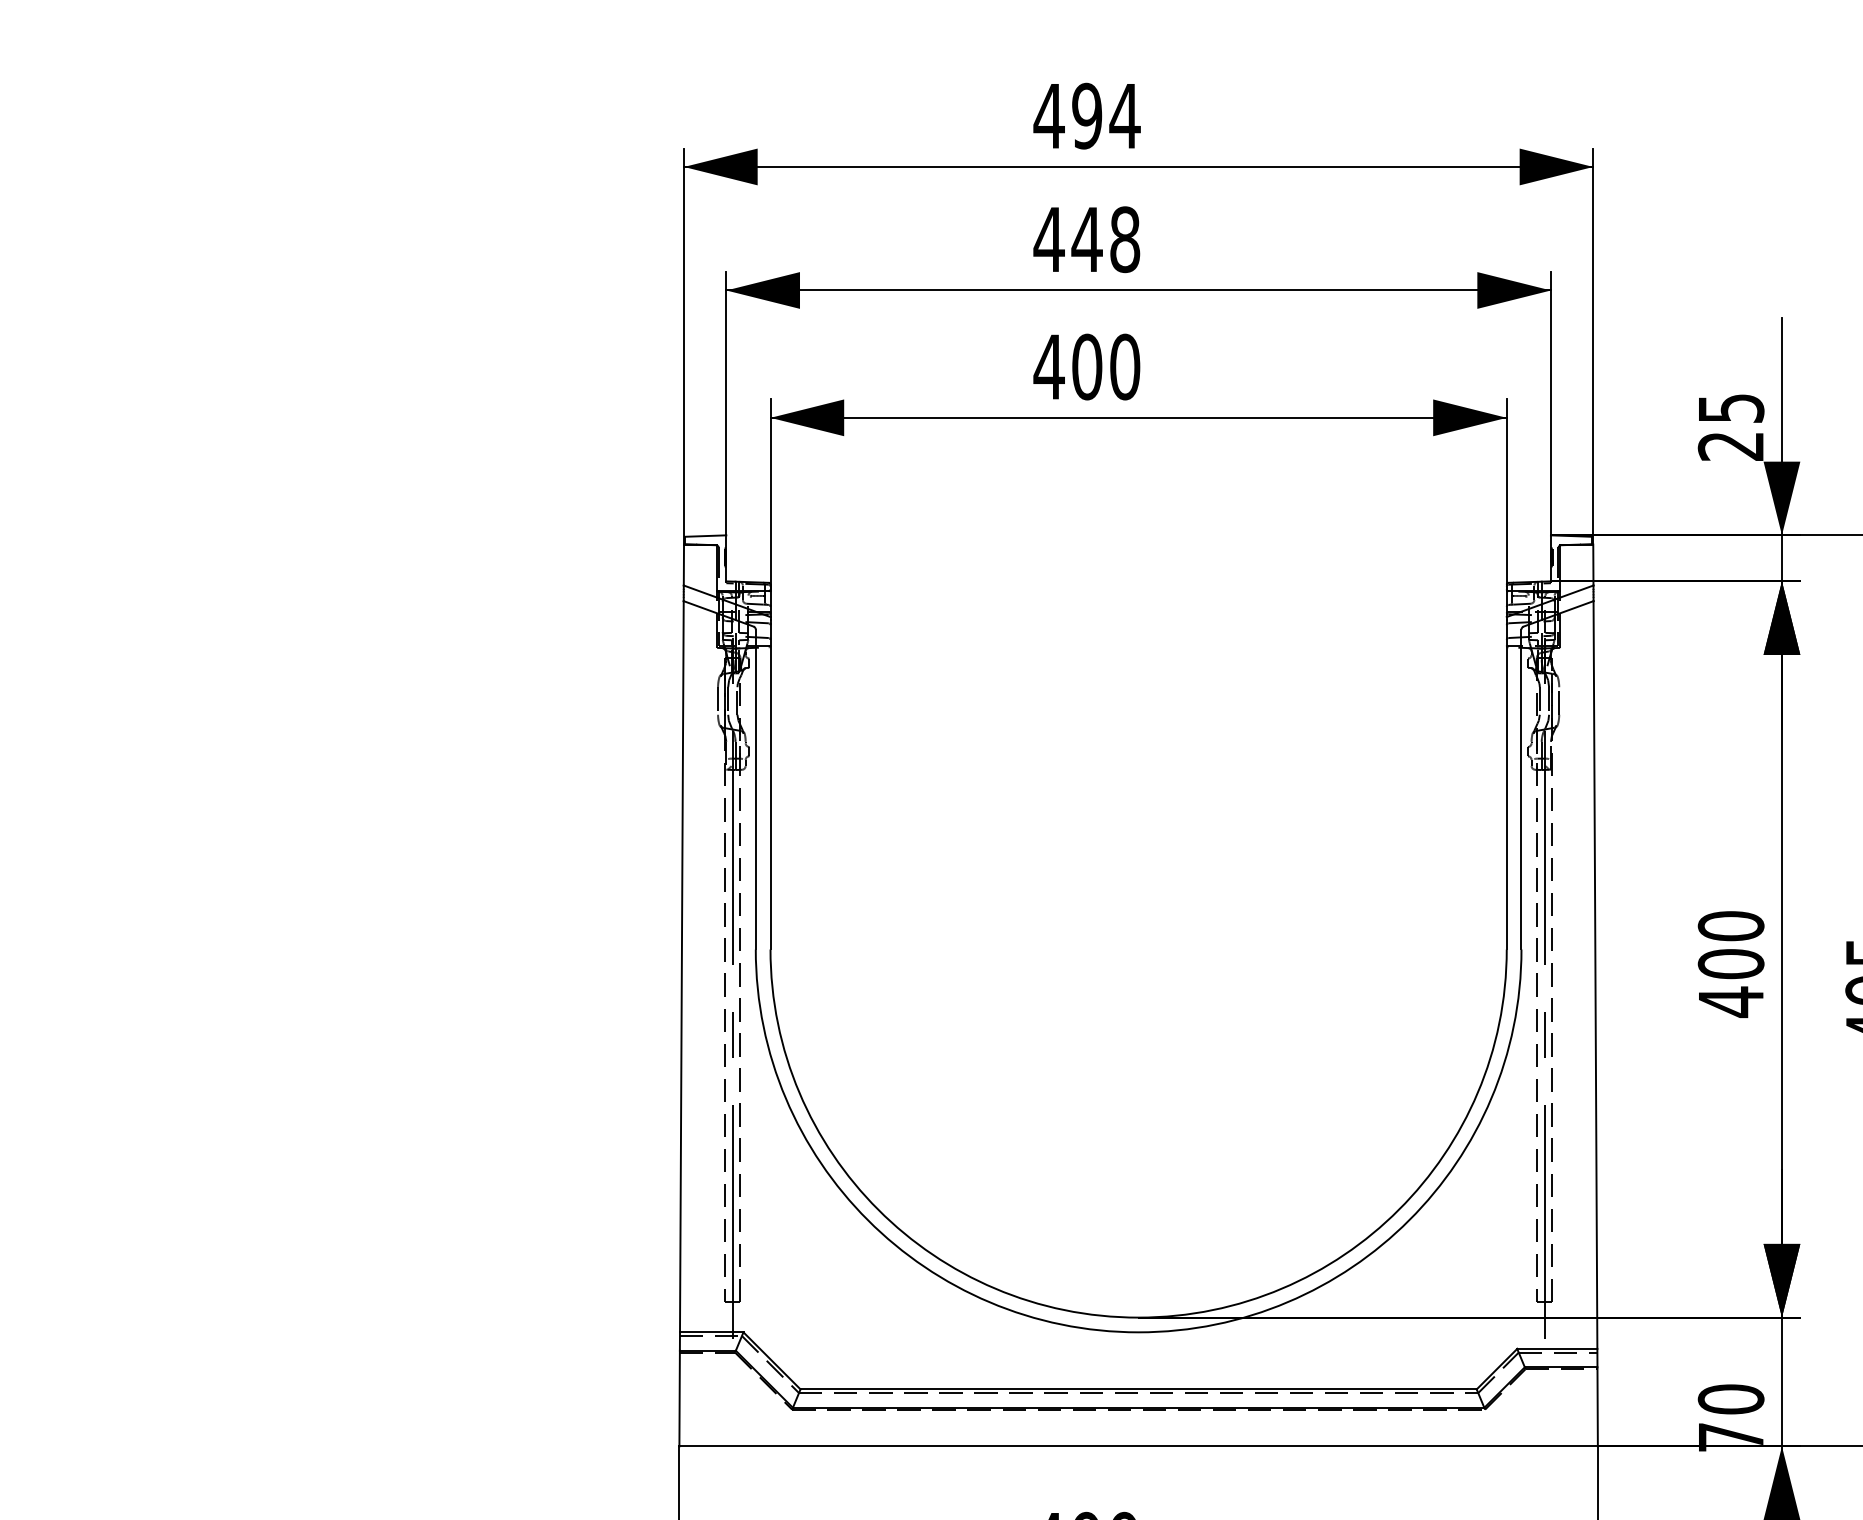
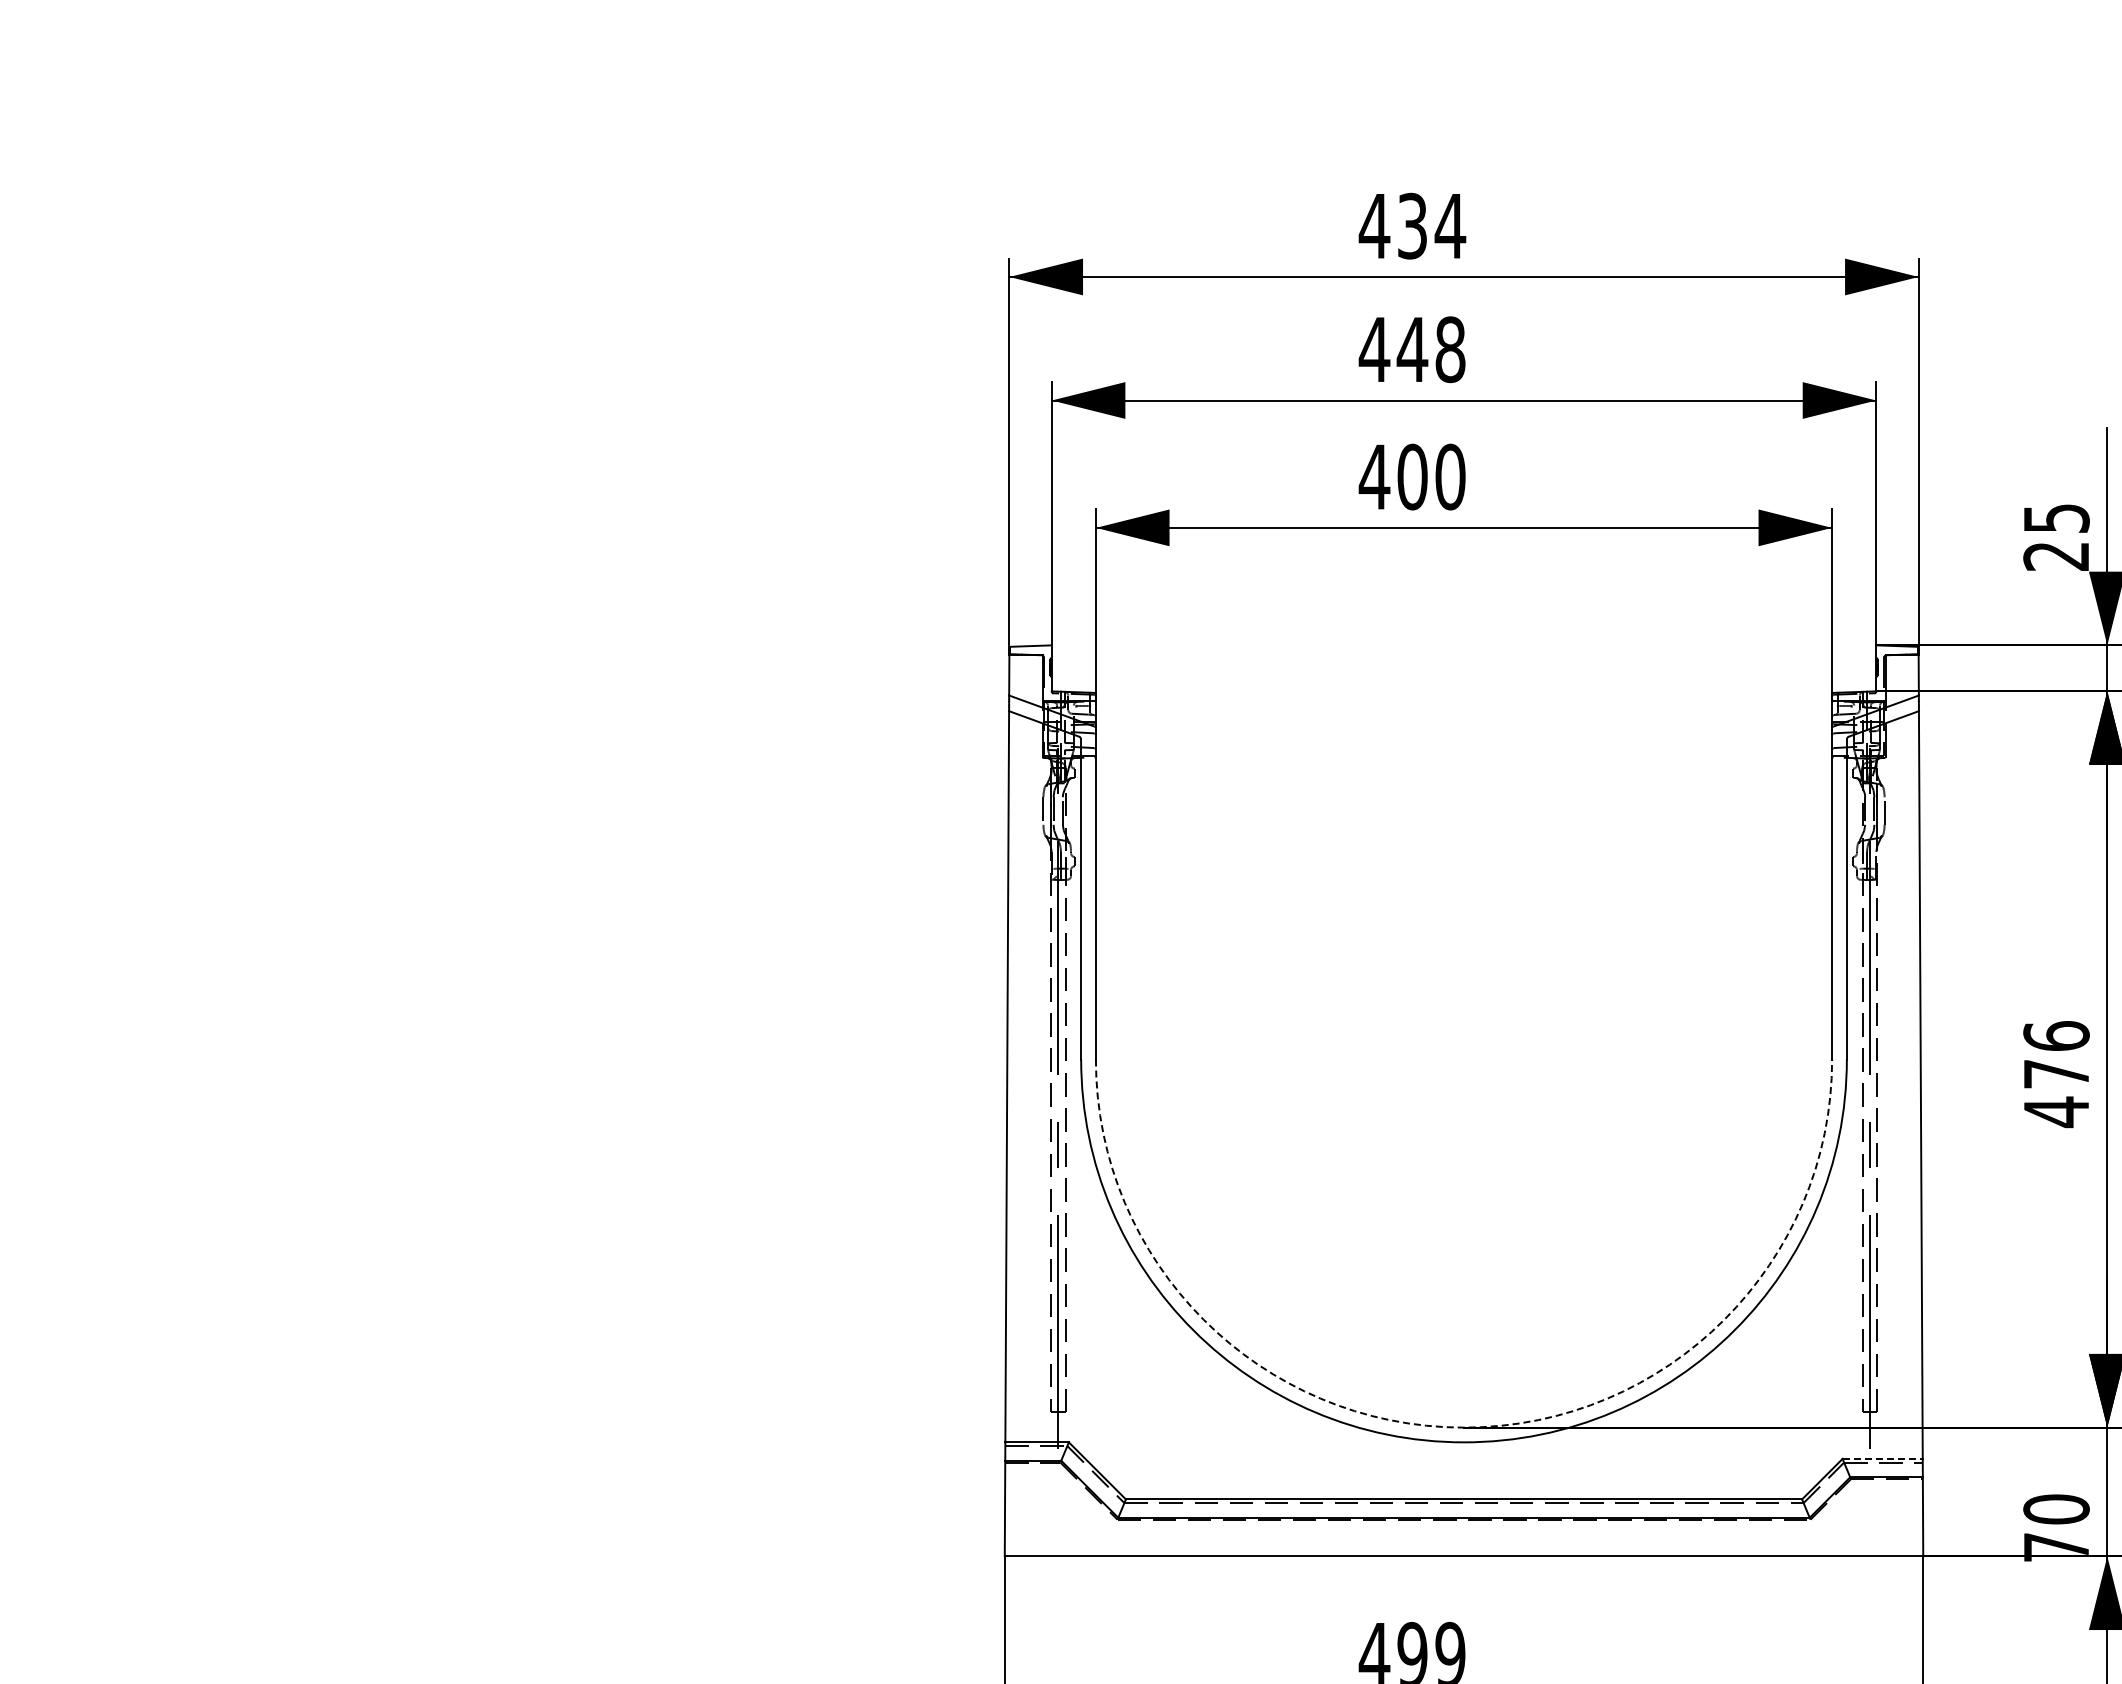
text: (1087, 116) -> (1412, 226), 494 -> 434
text: (1731, 945) -> (2056, 1055), 400 -> 476
arc: (1139, 1317) -> (1464, 1427), solid -> dashed
line: (1558, 1348) -> (1883, 1458), solid -> dashed

